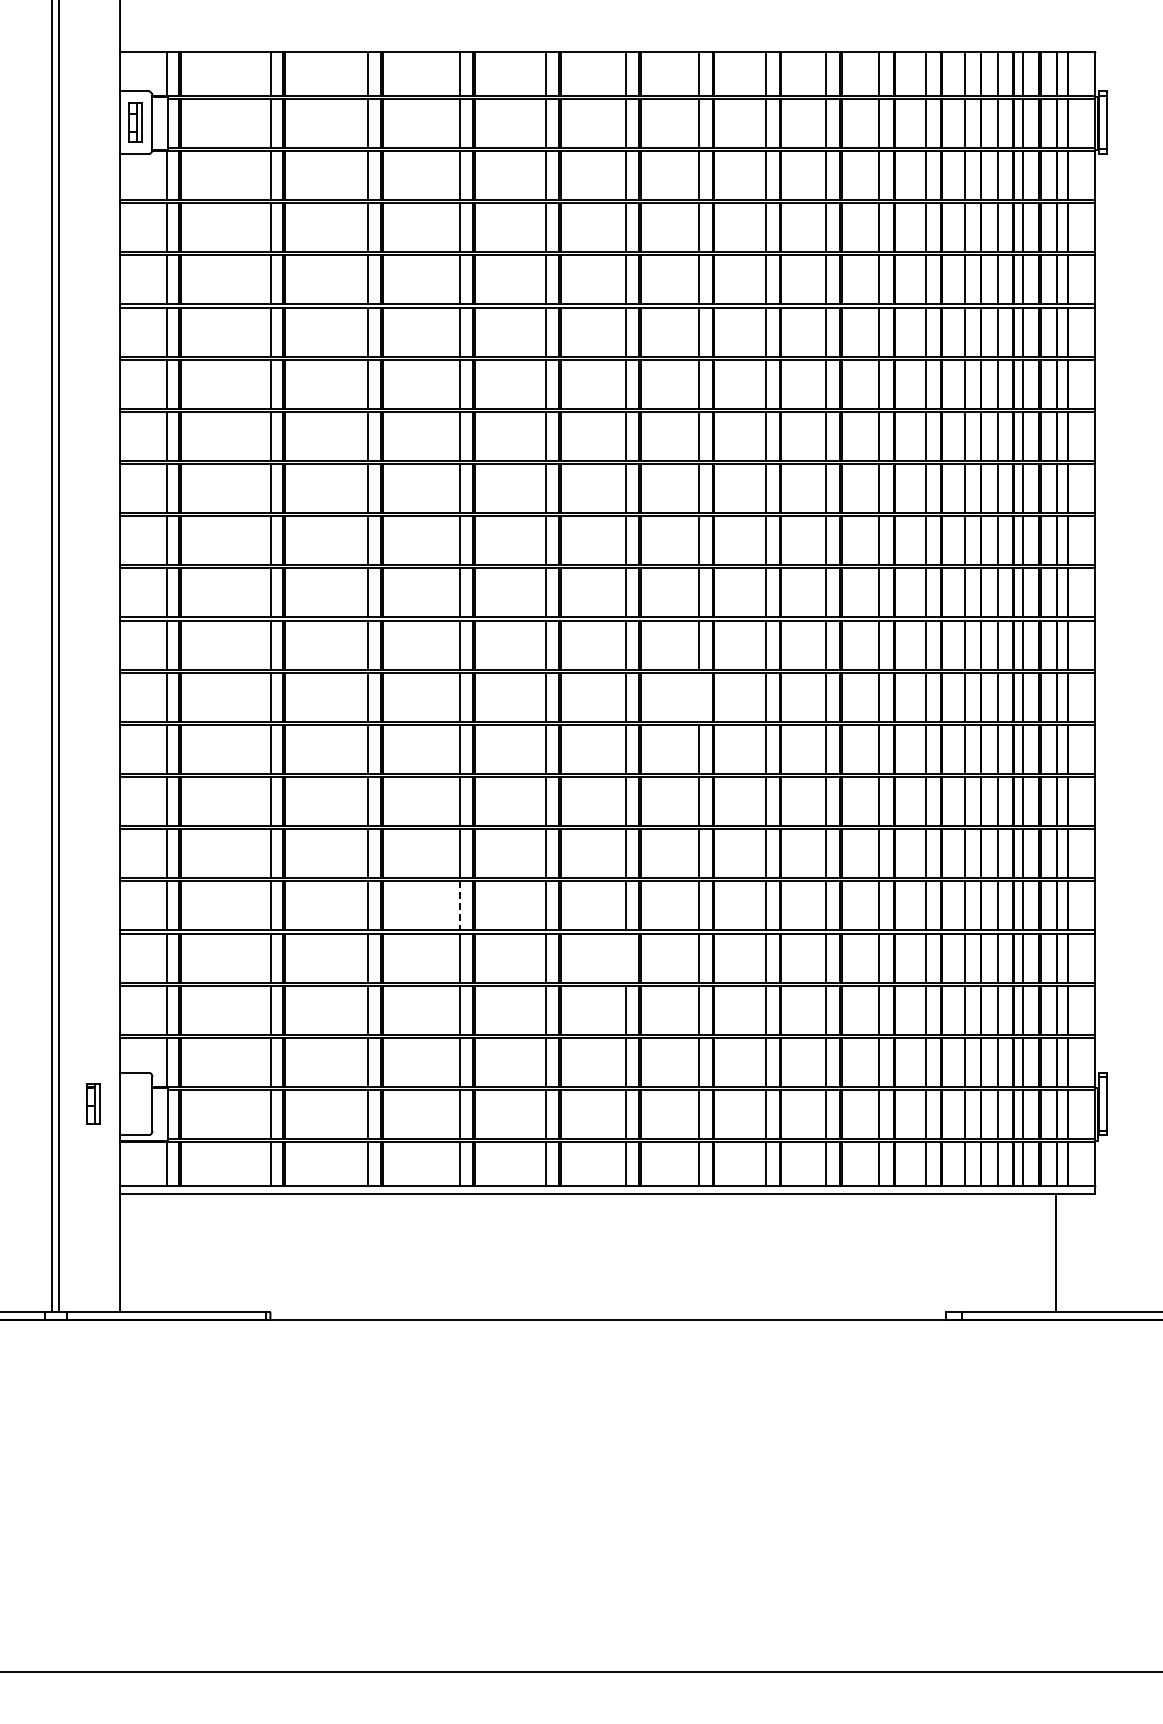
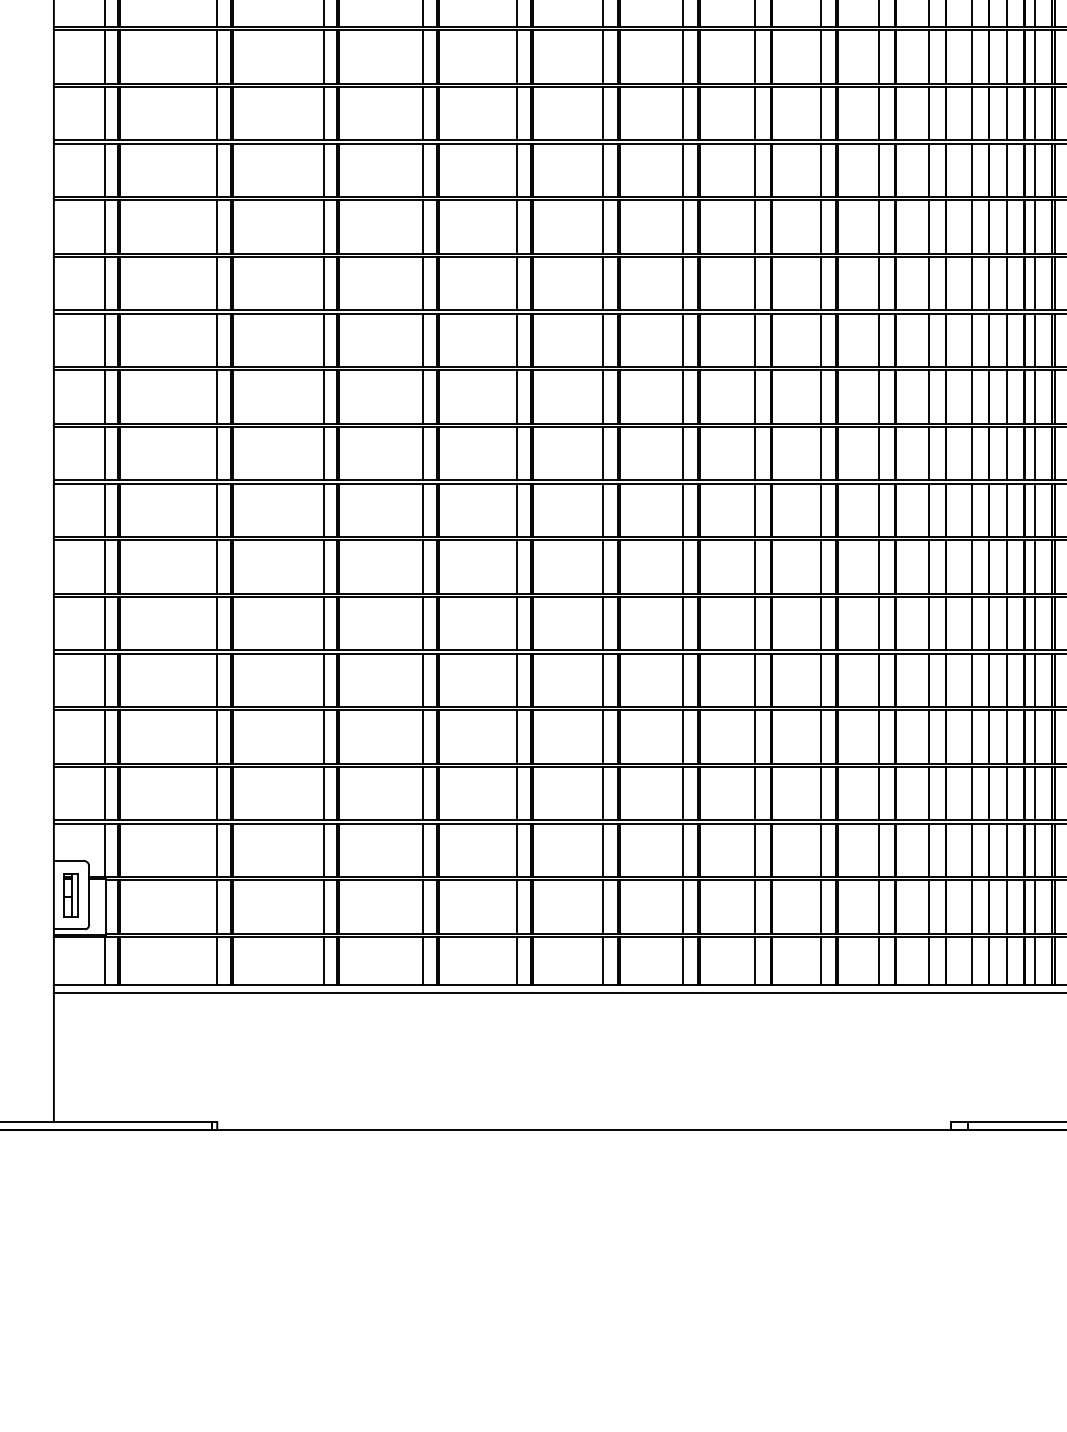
line: (699, 696) -> (683, 452), added
line: (460, 905) -> (423, 679), dashed -> solid
line: (625, 957) -> (602, 736), added
part: (93, 1103) -> (70, 894), moved

